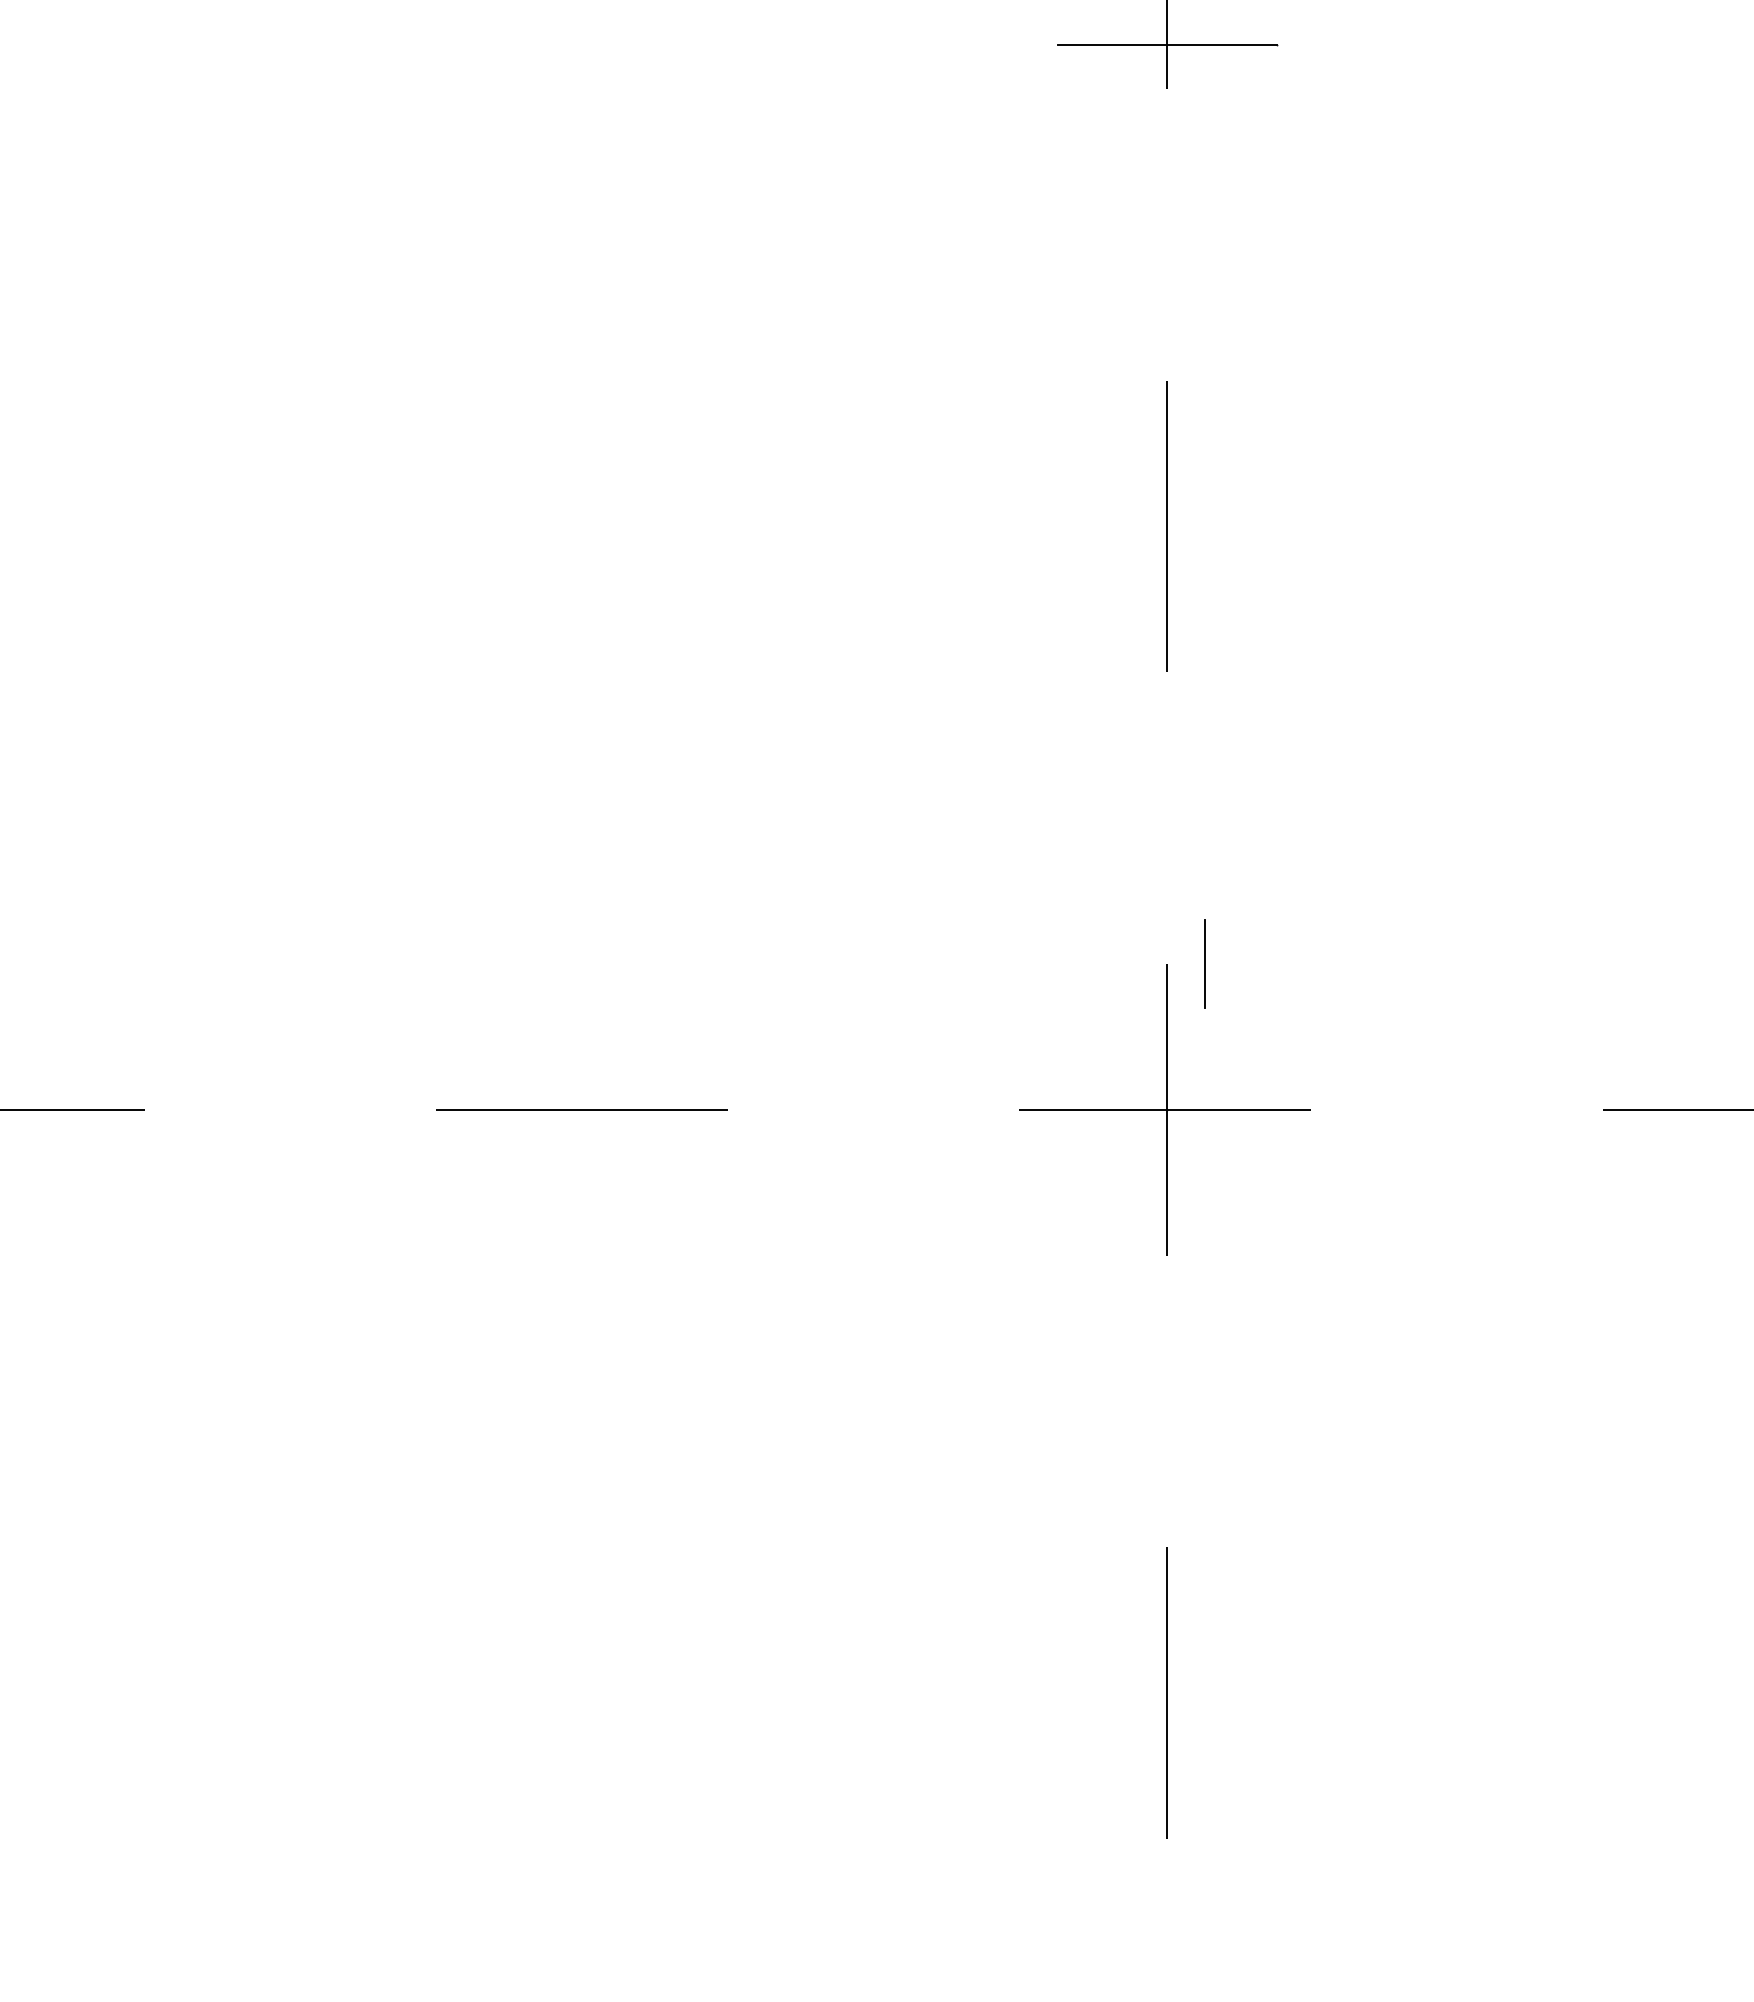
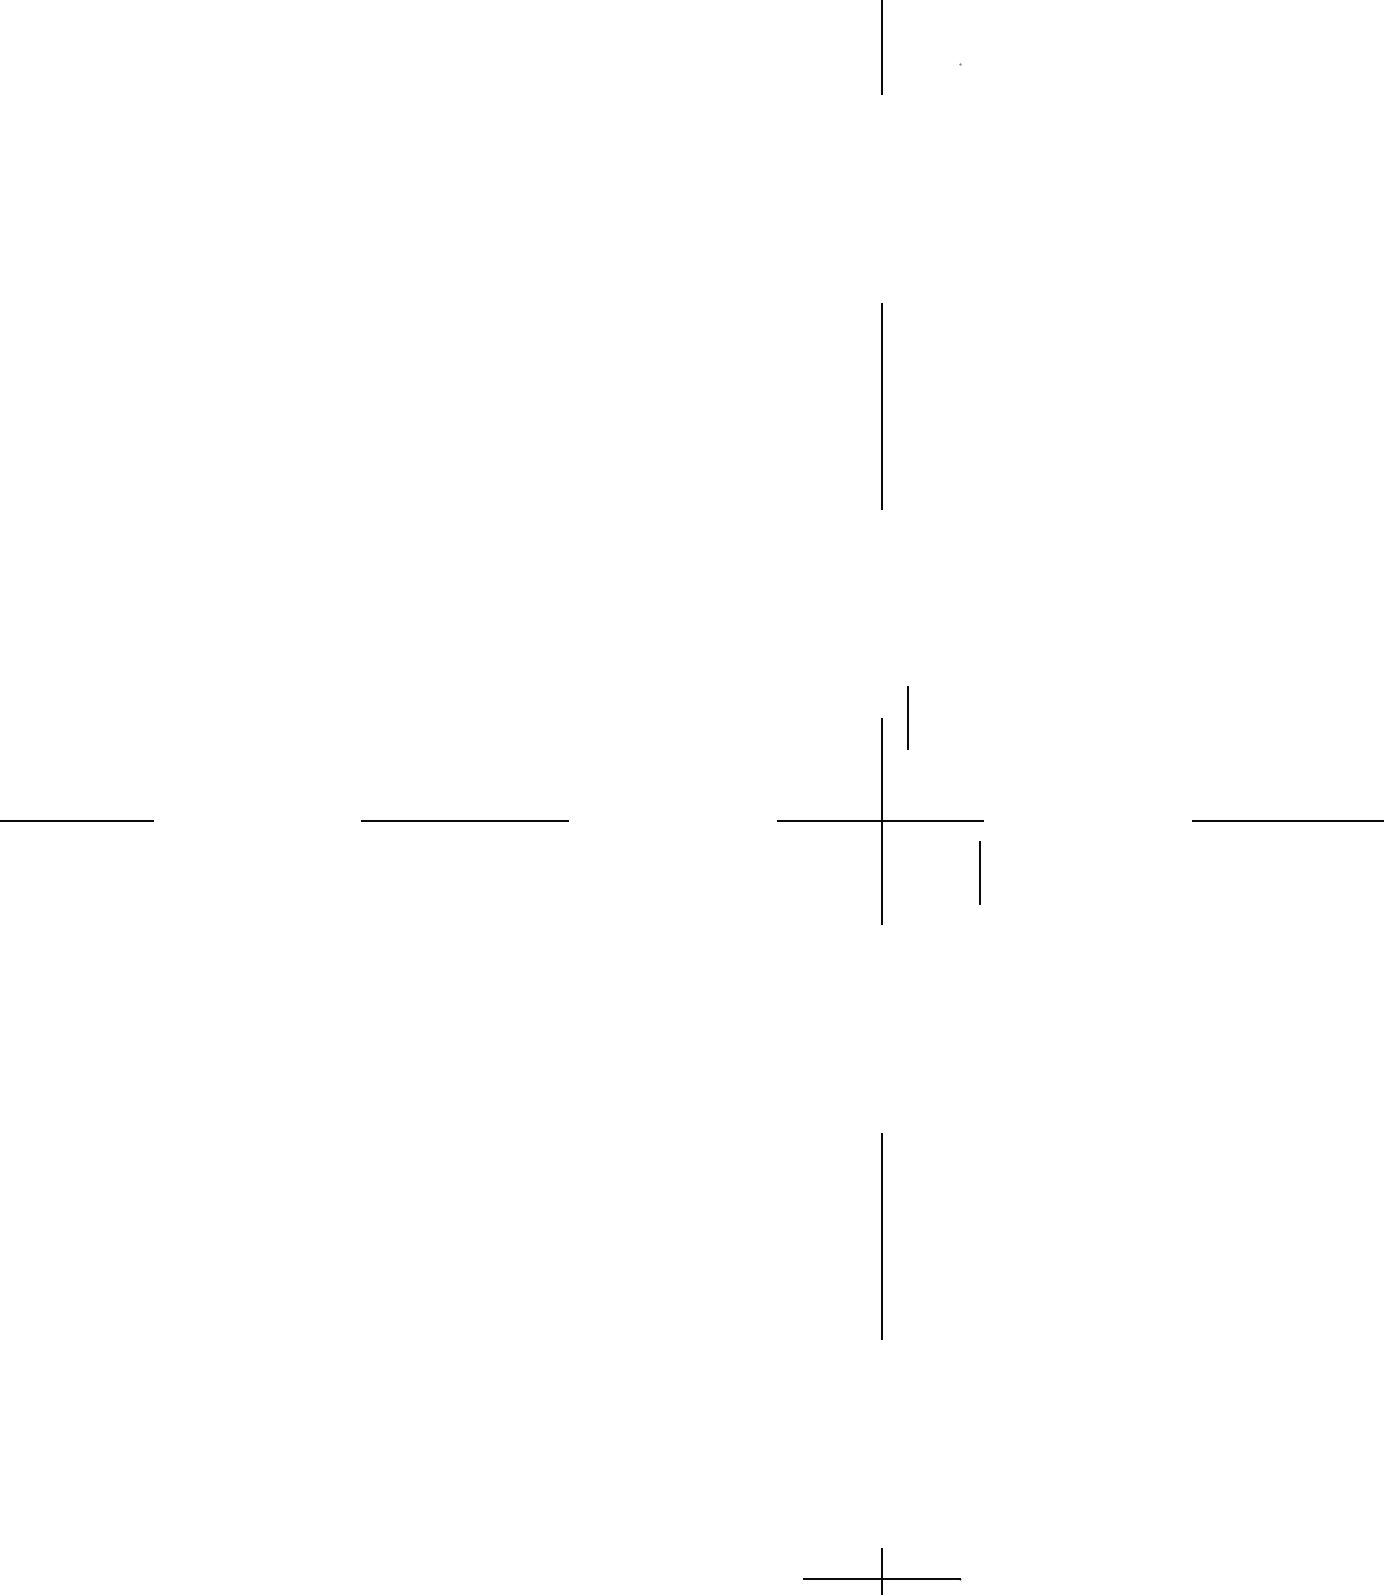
line: (1166, 44) -> (881, 63), removed
line: (1304, 1181) -> (979, 872), added

